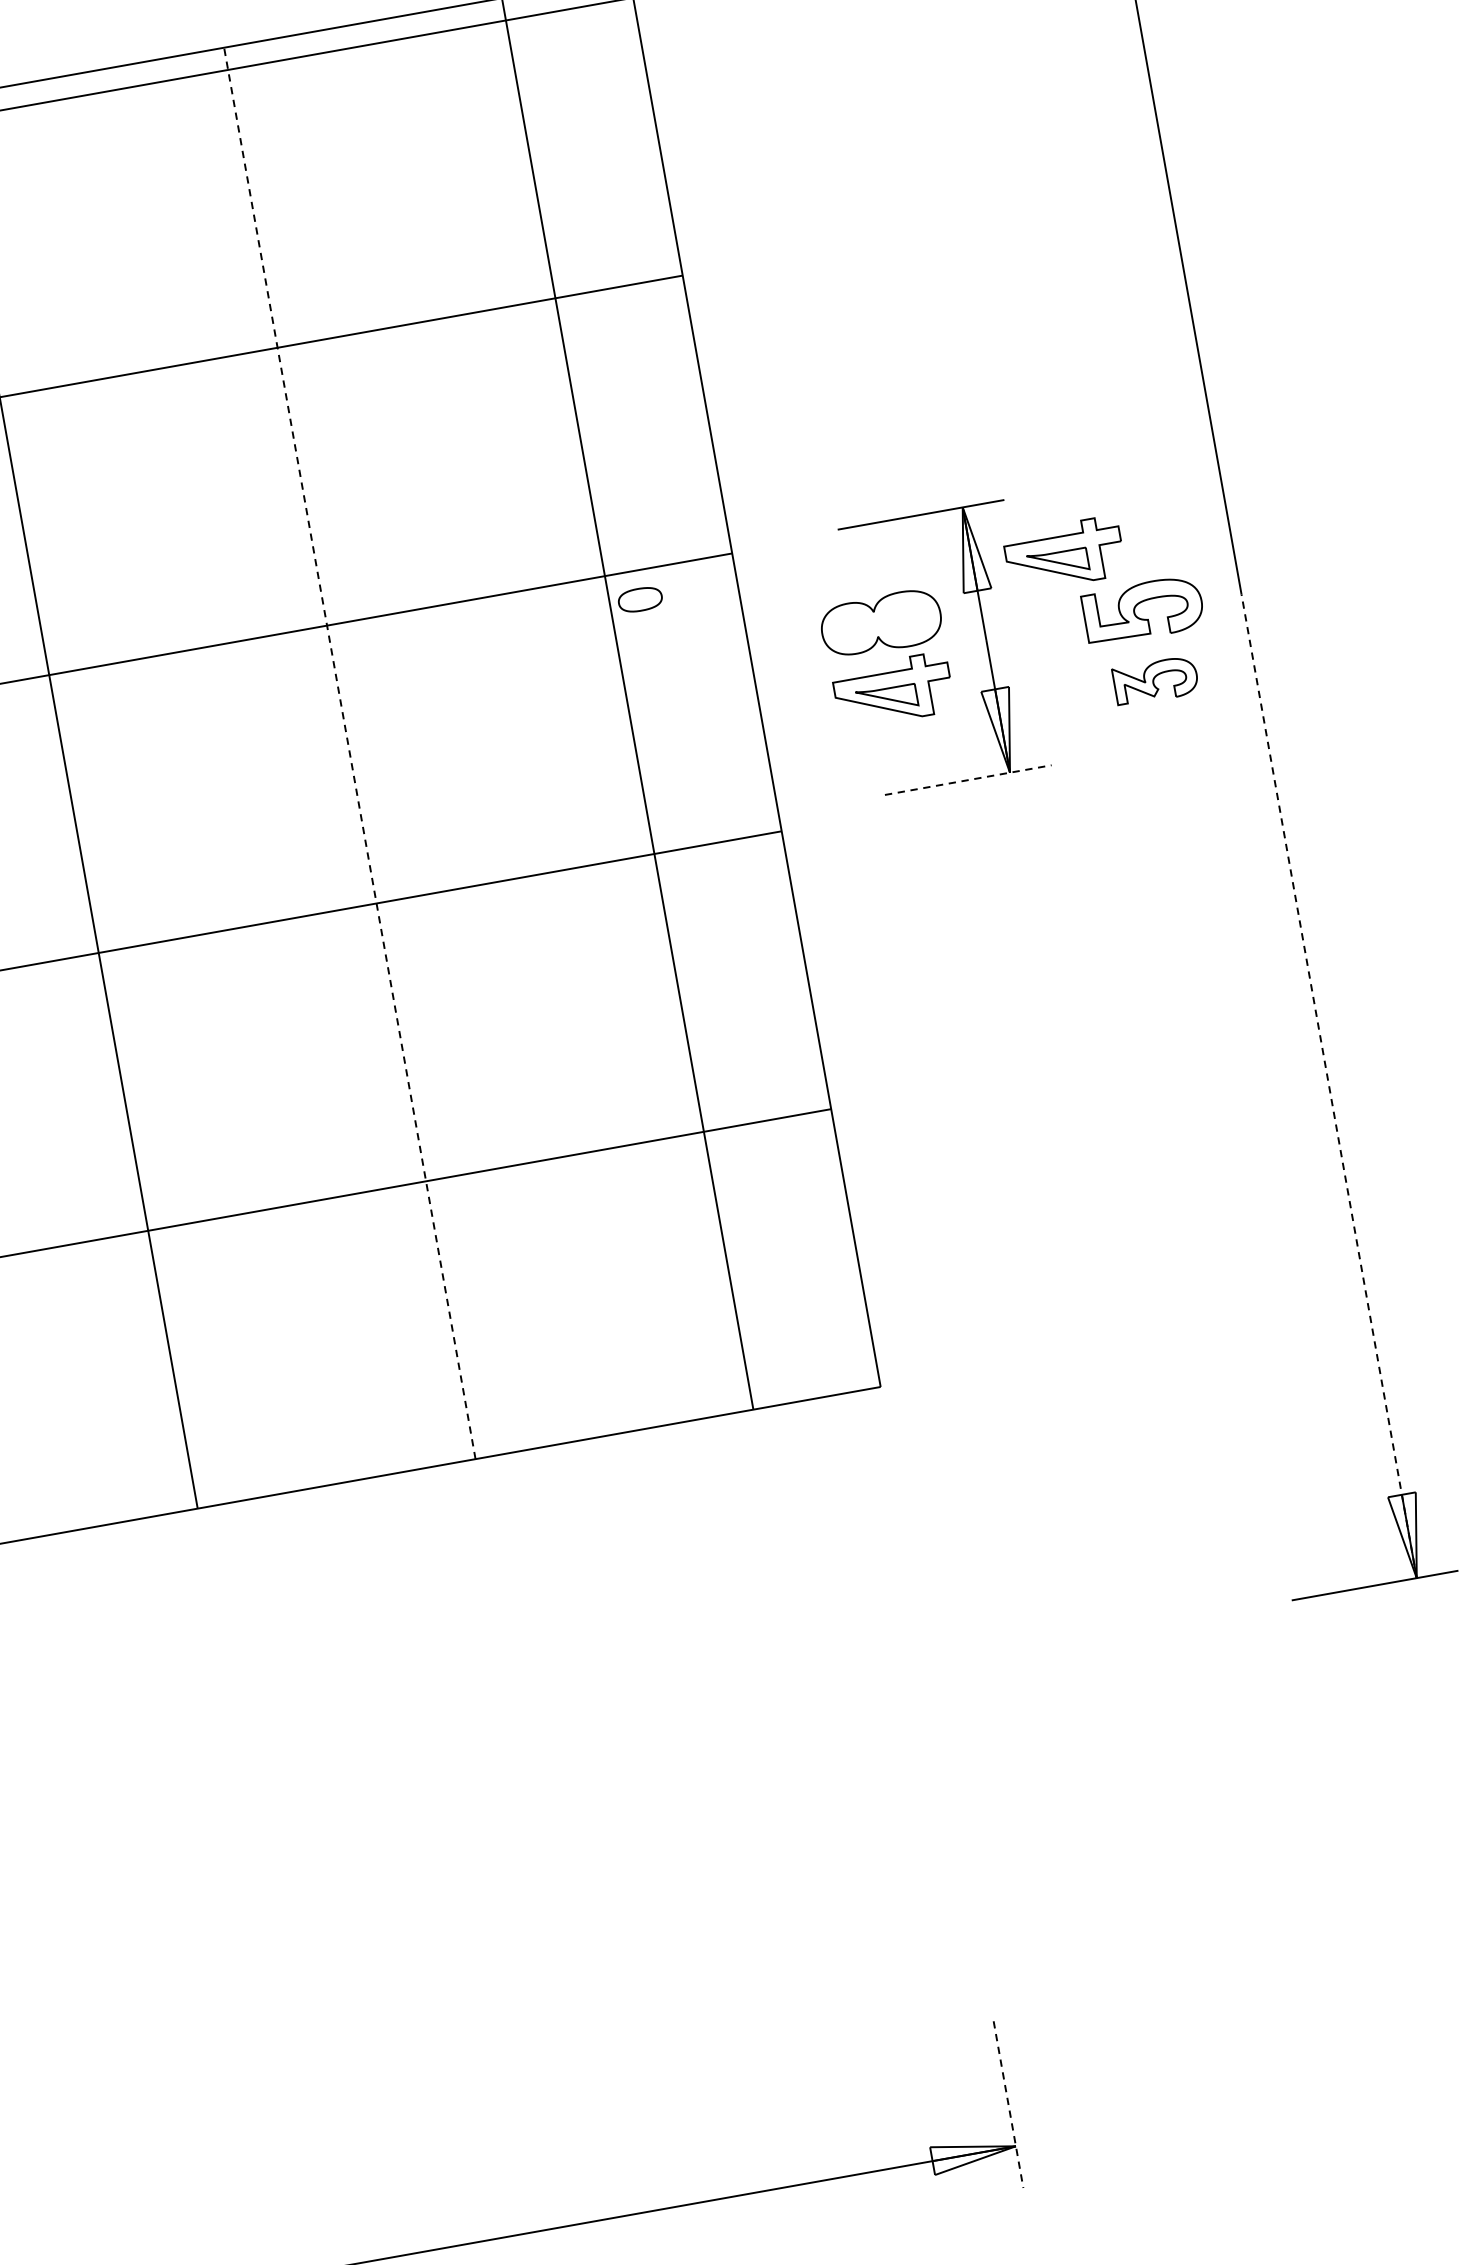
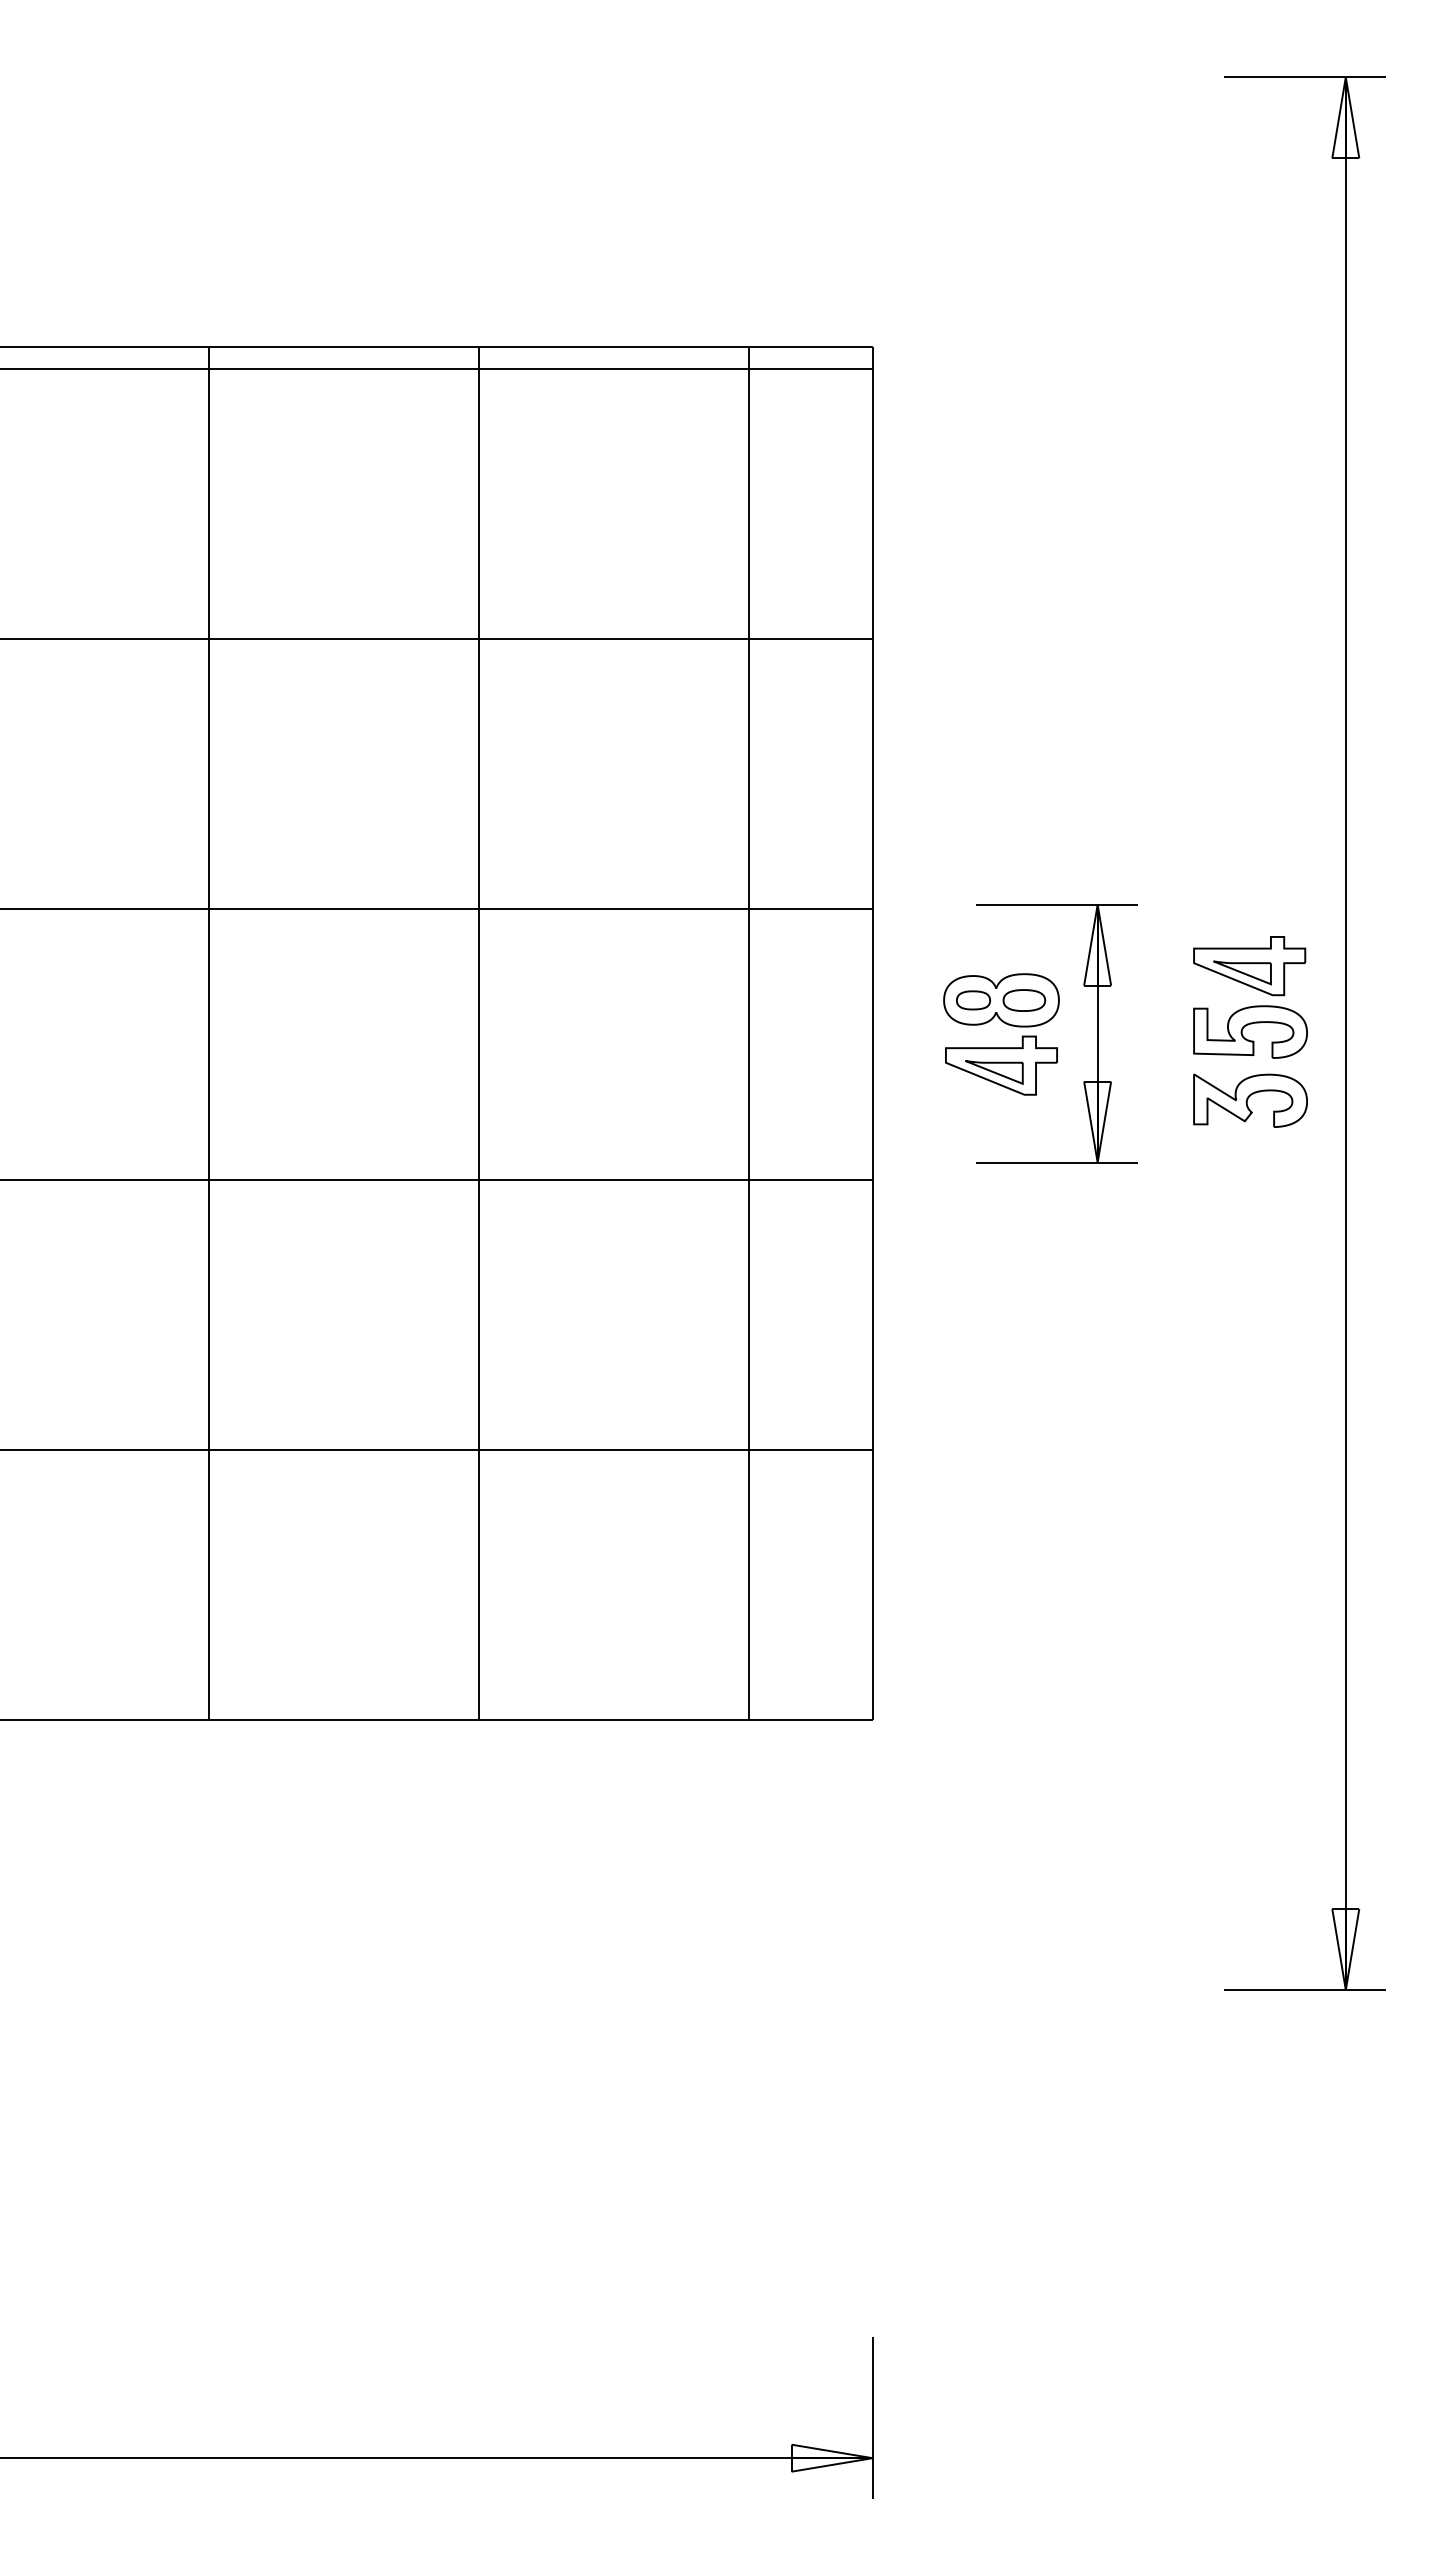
part: (1064, 554) -> (1249, 966), moved
part: (640, 599) -> (1024, 1000), moved
part: (852, 628) -> (973, 1000), added
part: (1155, 680) -> (1250, 1100), size x1.43
line: (349, 753) -> (478, 1033), dashed -> solid
line: (968, 779) -> (1057, 1162), dashed -> solid
line: (1328, 1086) -> (1345, 1511), dashed -> solid
line: (1008, 2105) -> (872, 2418), dashed -> solid

